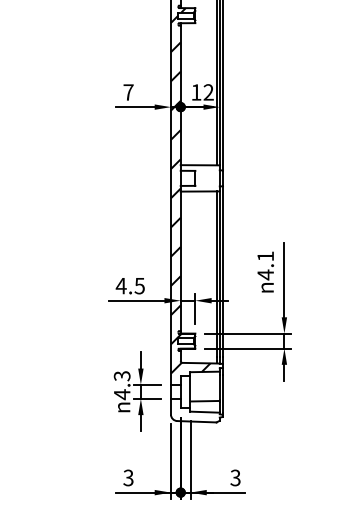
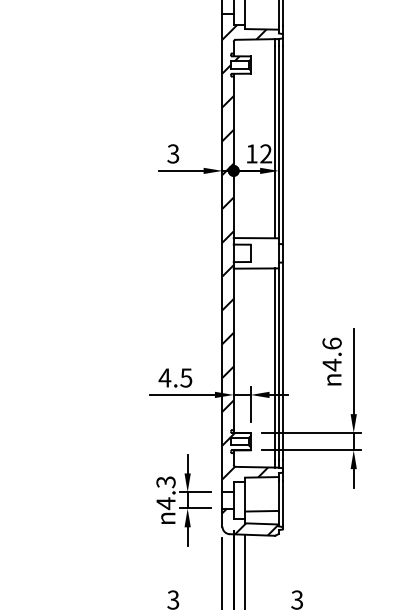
text: (128, 92) -> (173, 153), 7 -> 3
text: (265, 256) -> (331, 343), 4.1 -> 4.6
hatch: (195, 410) -> (250, 521), added

